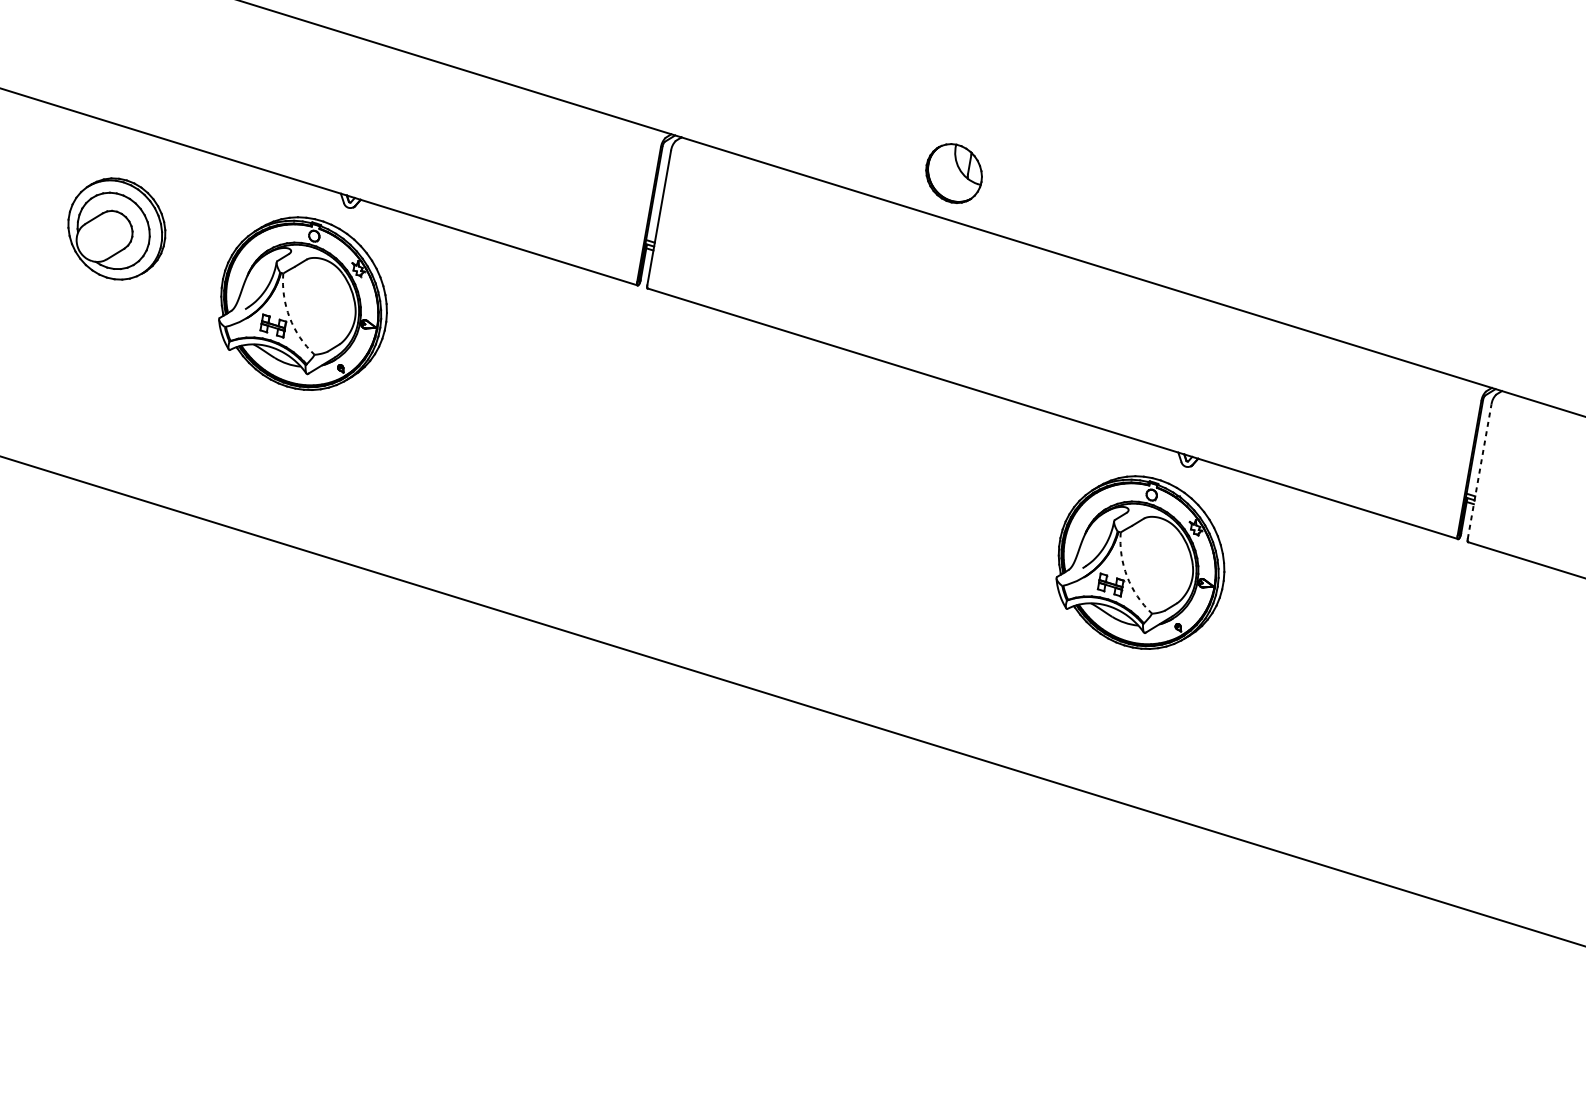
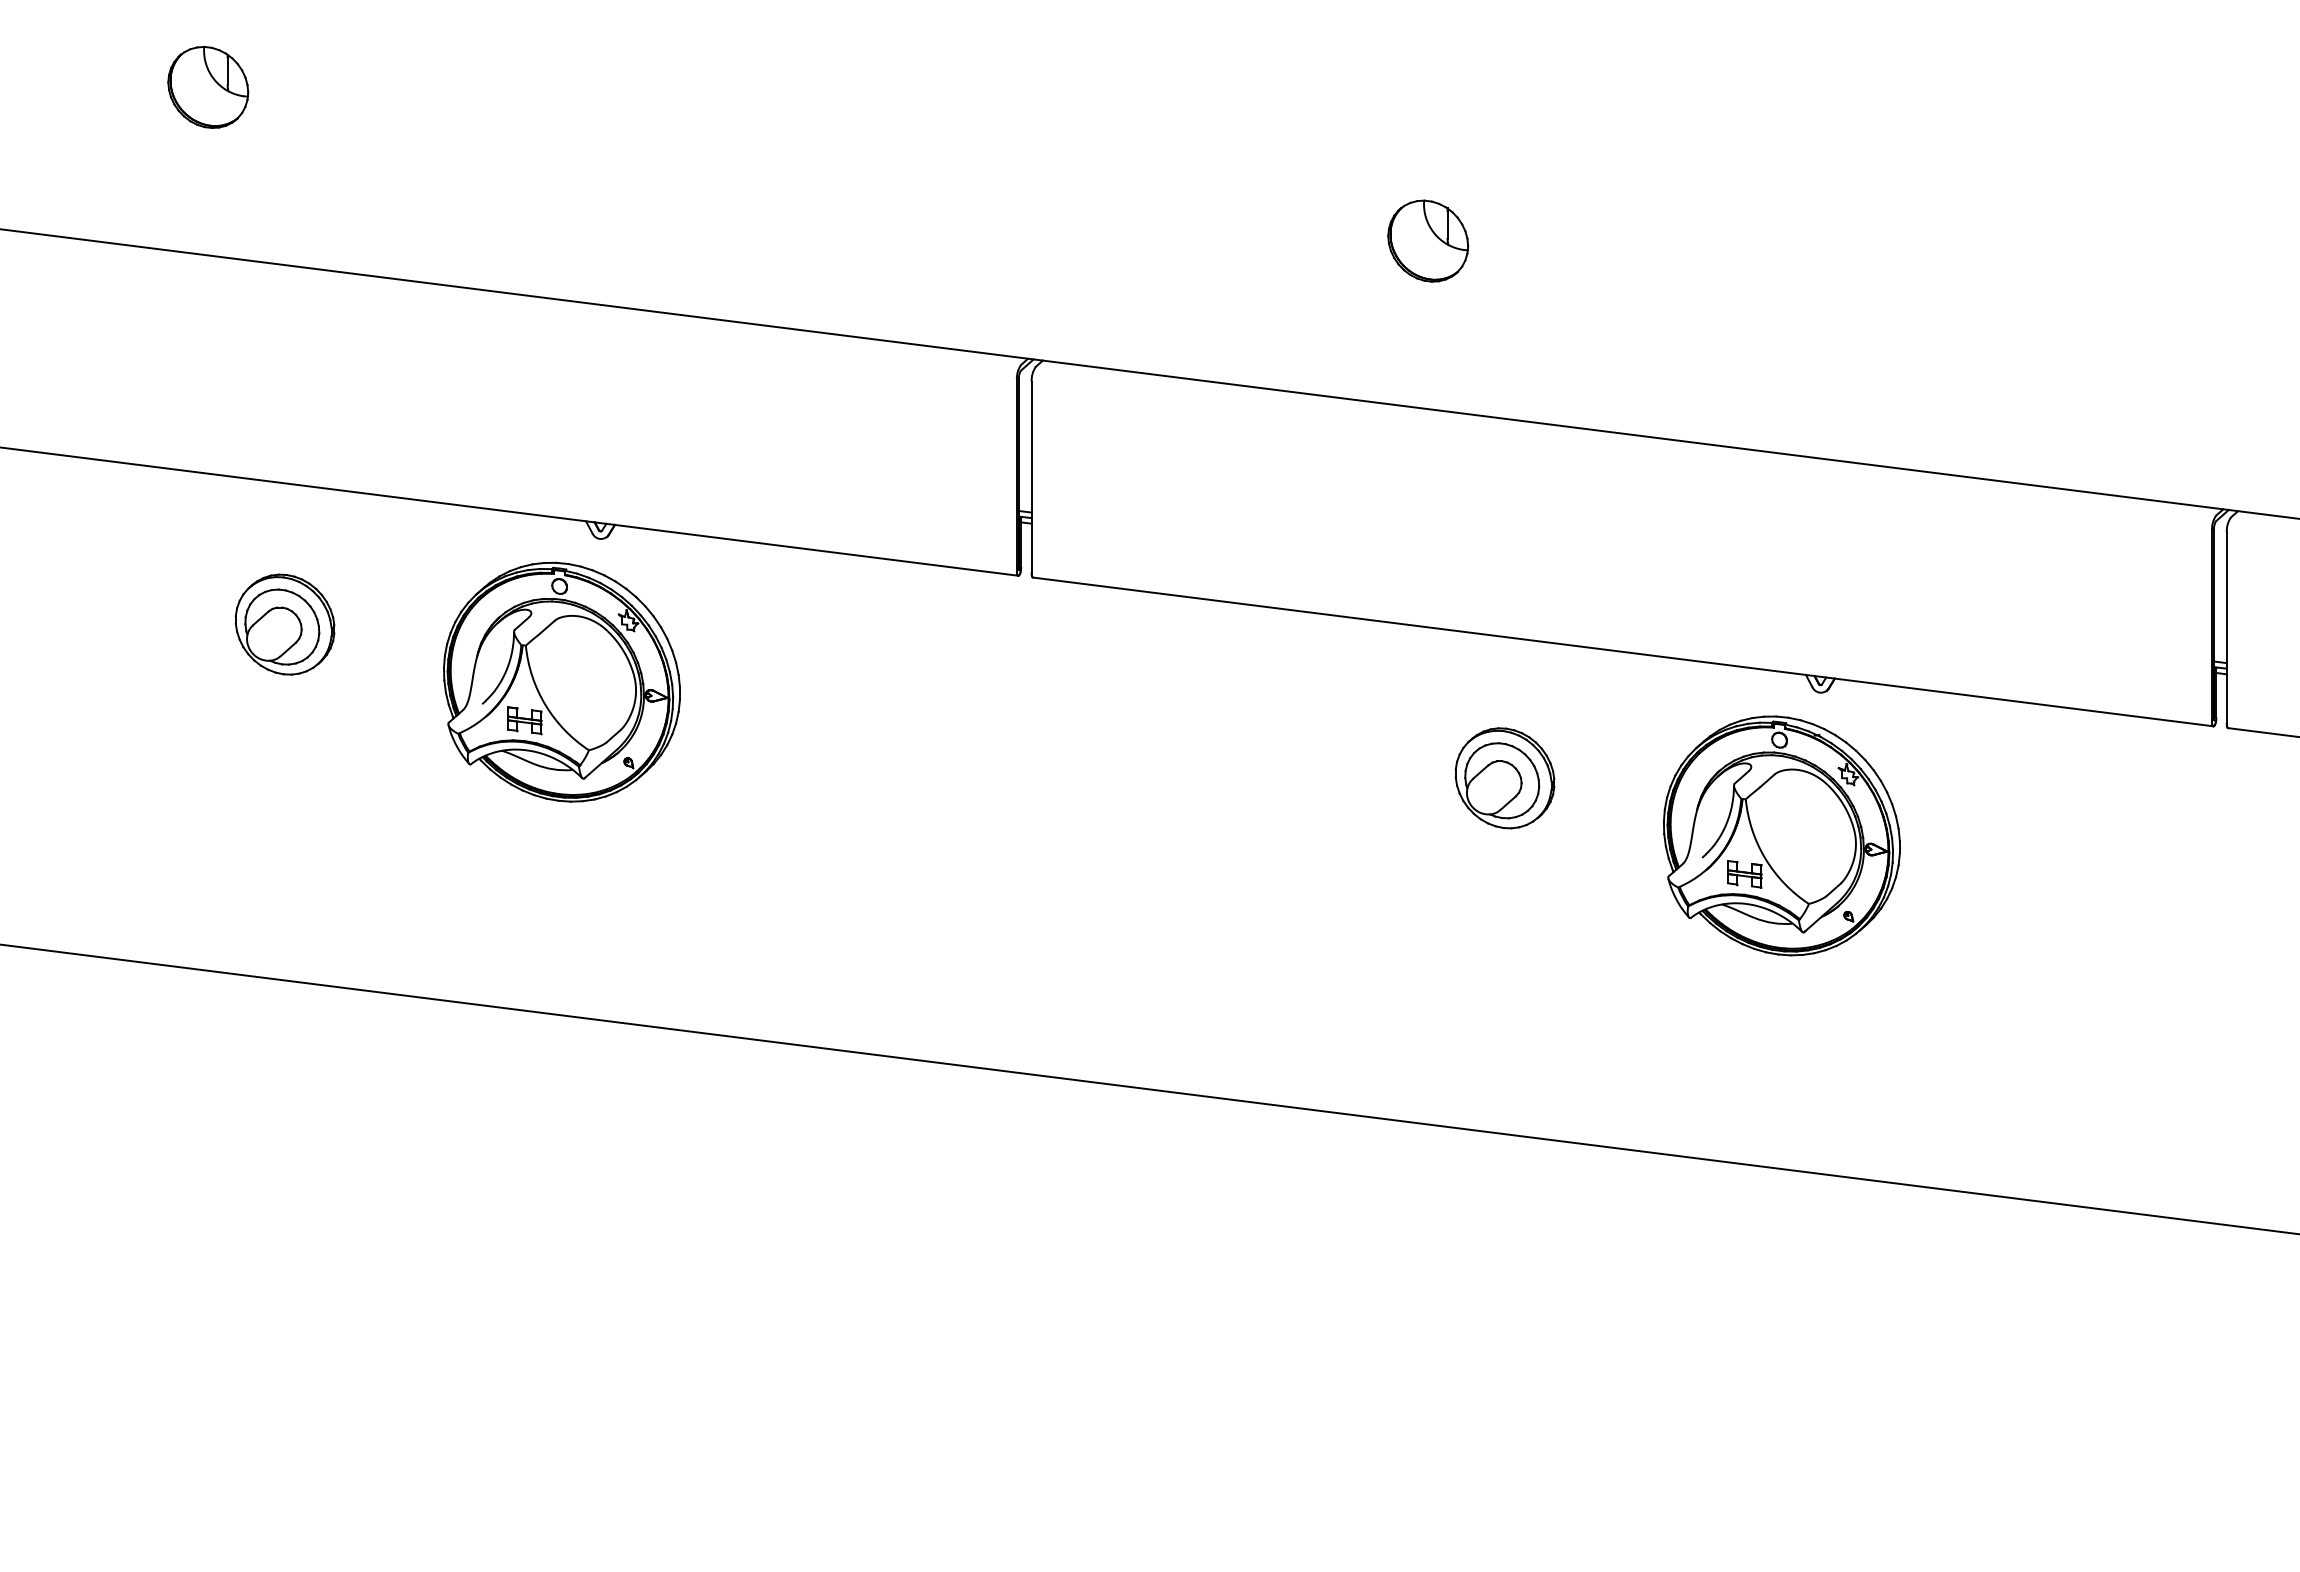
part: (954, 173) -> (1428, 240), moved
part: (116, 228) -> (284, 624), size x0.71
arc: (289, 317) -> (545, 705), dashed -> solid
line: (1479, 472) -> (2226, 628), dashed -> solid
part: (953, 487) -> (1504, 778), added
arc: (1127, 576) -> (1765, 858), dashed -> solid

